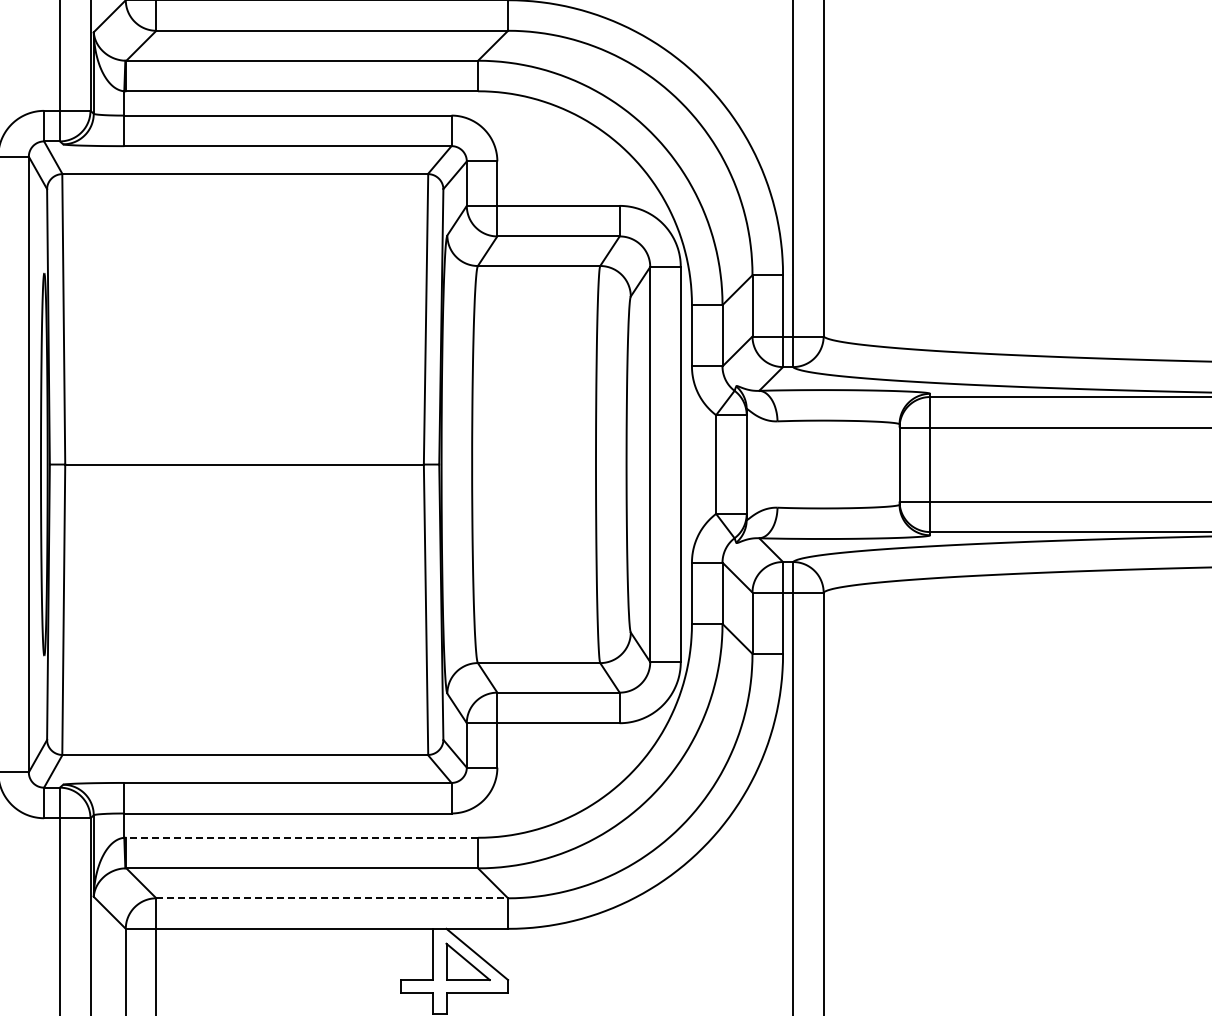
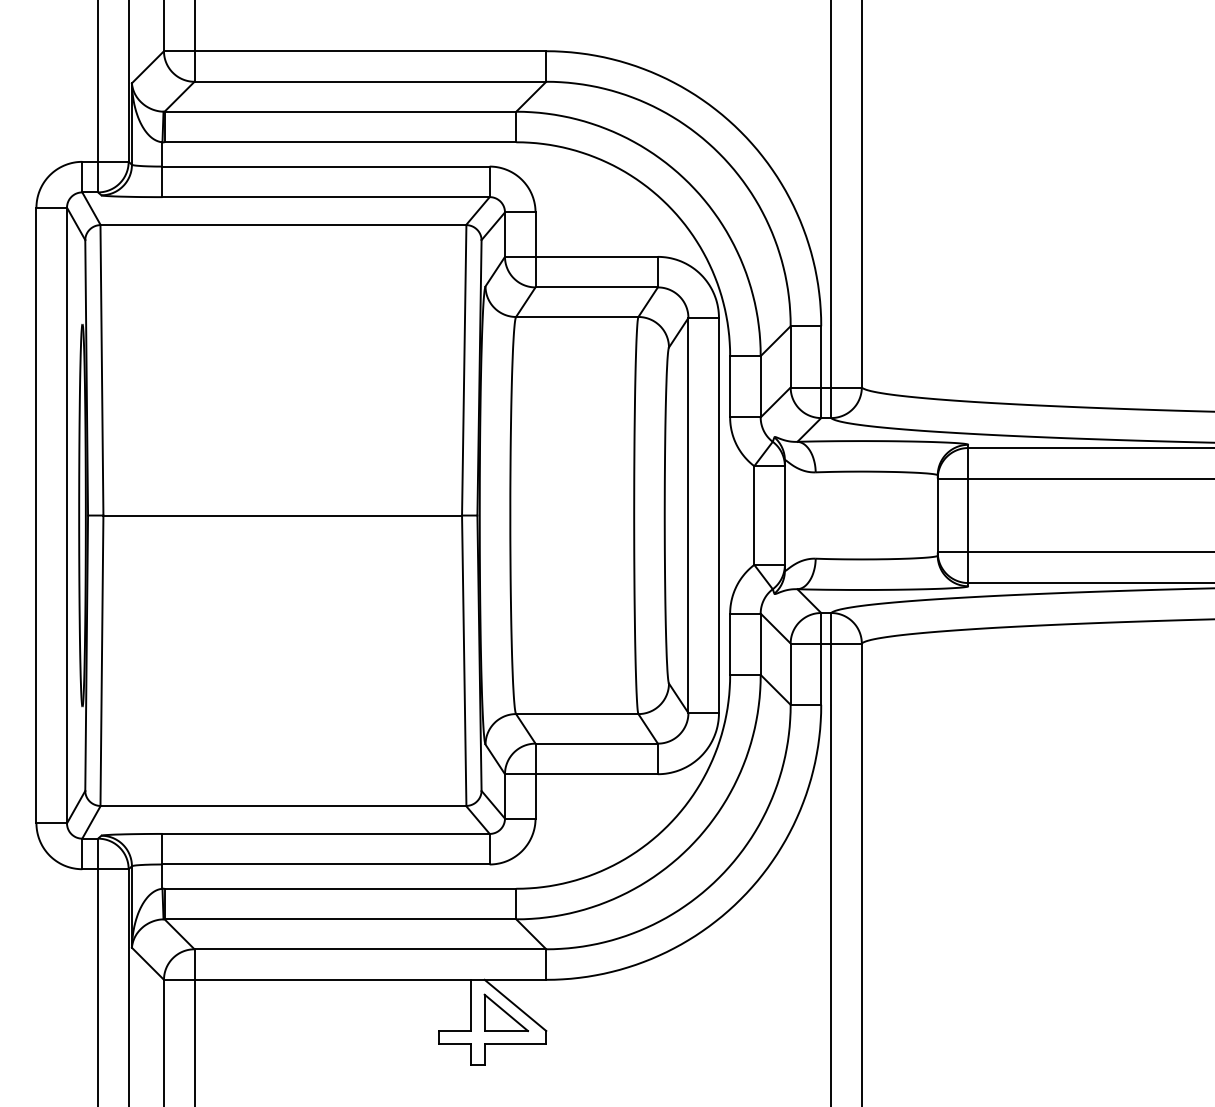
line: (302, 837) -> (340, 888), dashed -> solid
line: (332, 898) -> (370, 949), dashed -> solid

